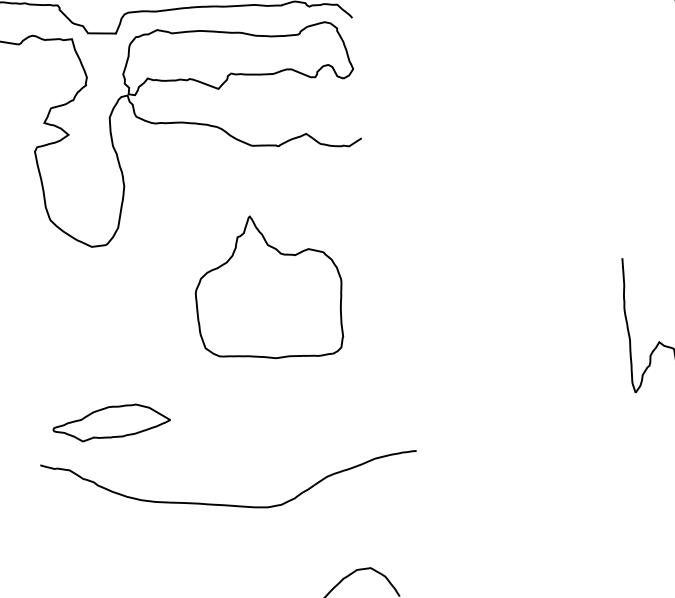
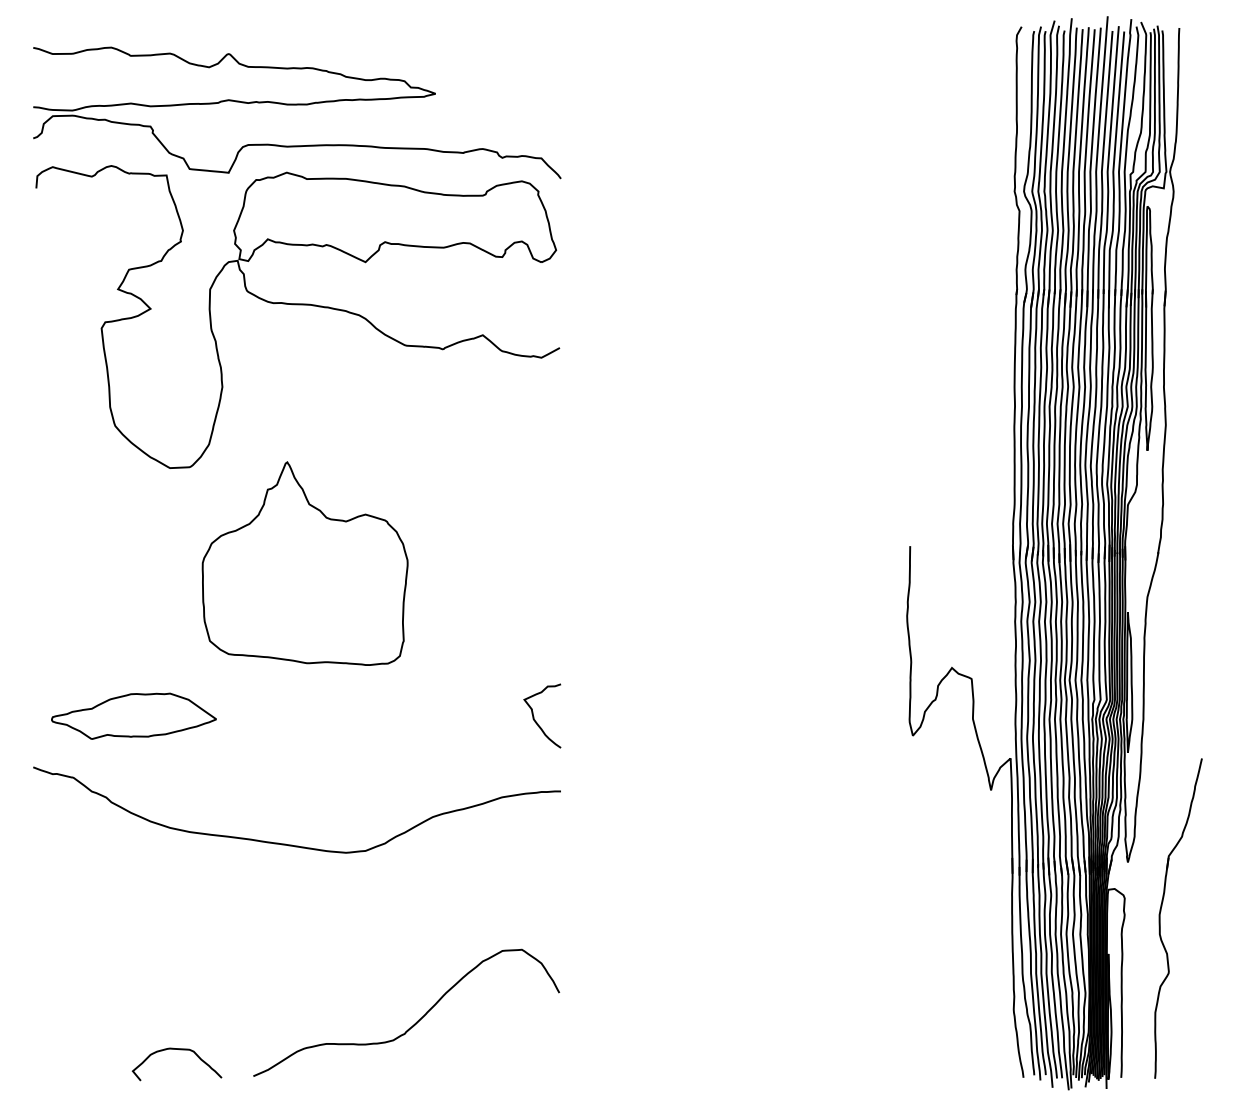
part: (268, 287) -> (304, 563), moved
curve: (365, 401) -> (534, 716), added
part: (111, 422) -> (133, 715), moved
curve: (229, 504) -> (292, 844), moved

